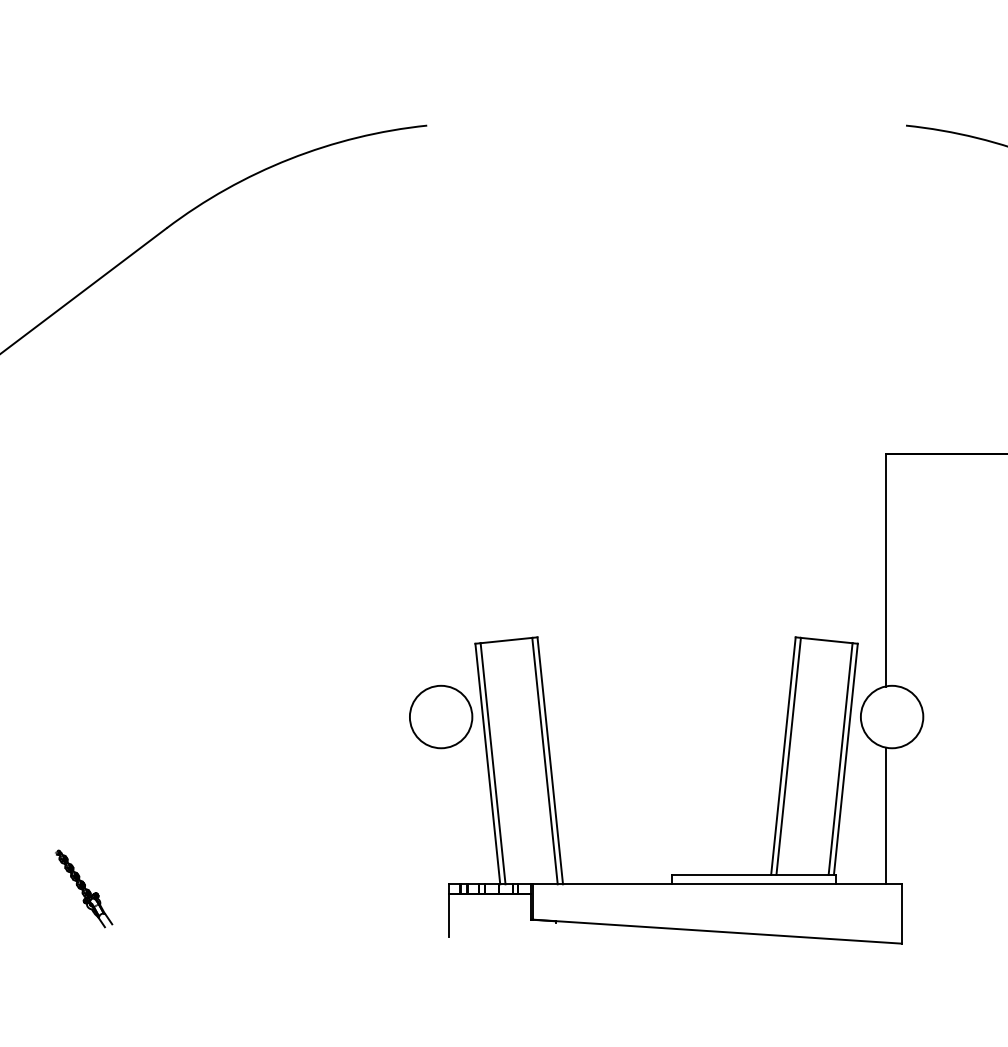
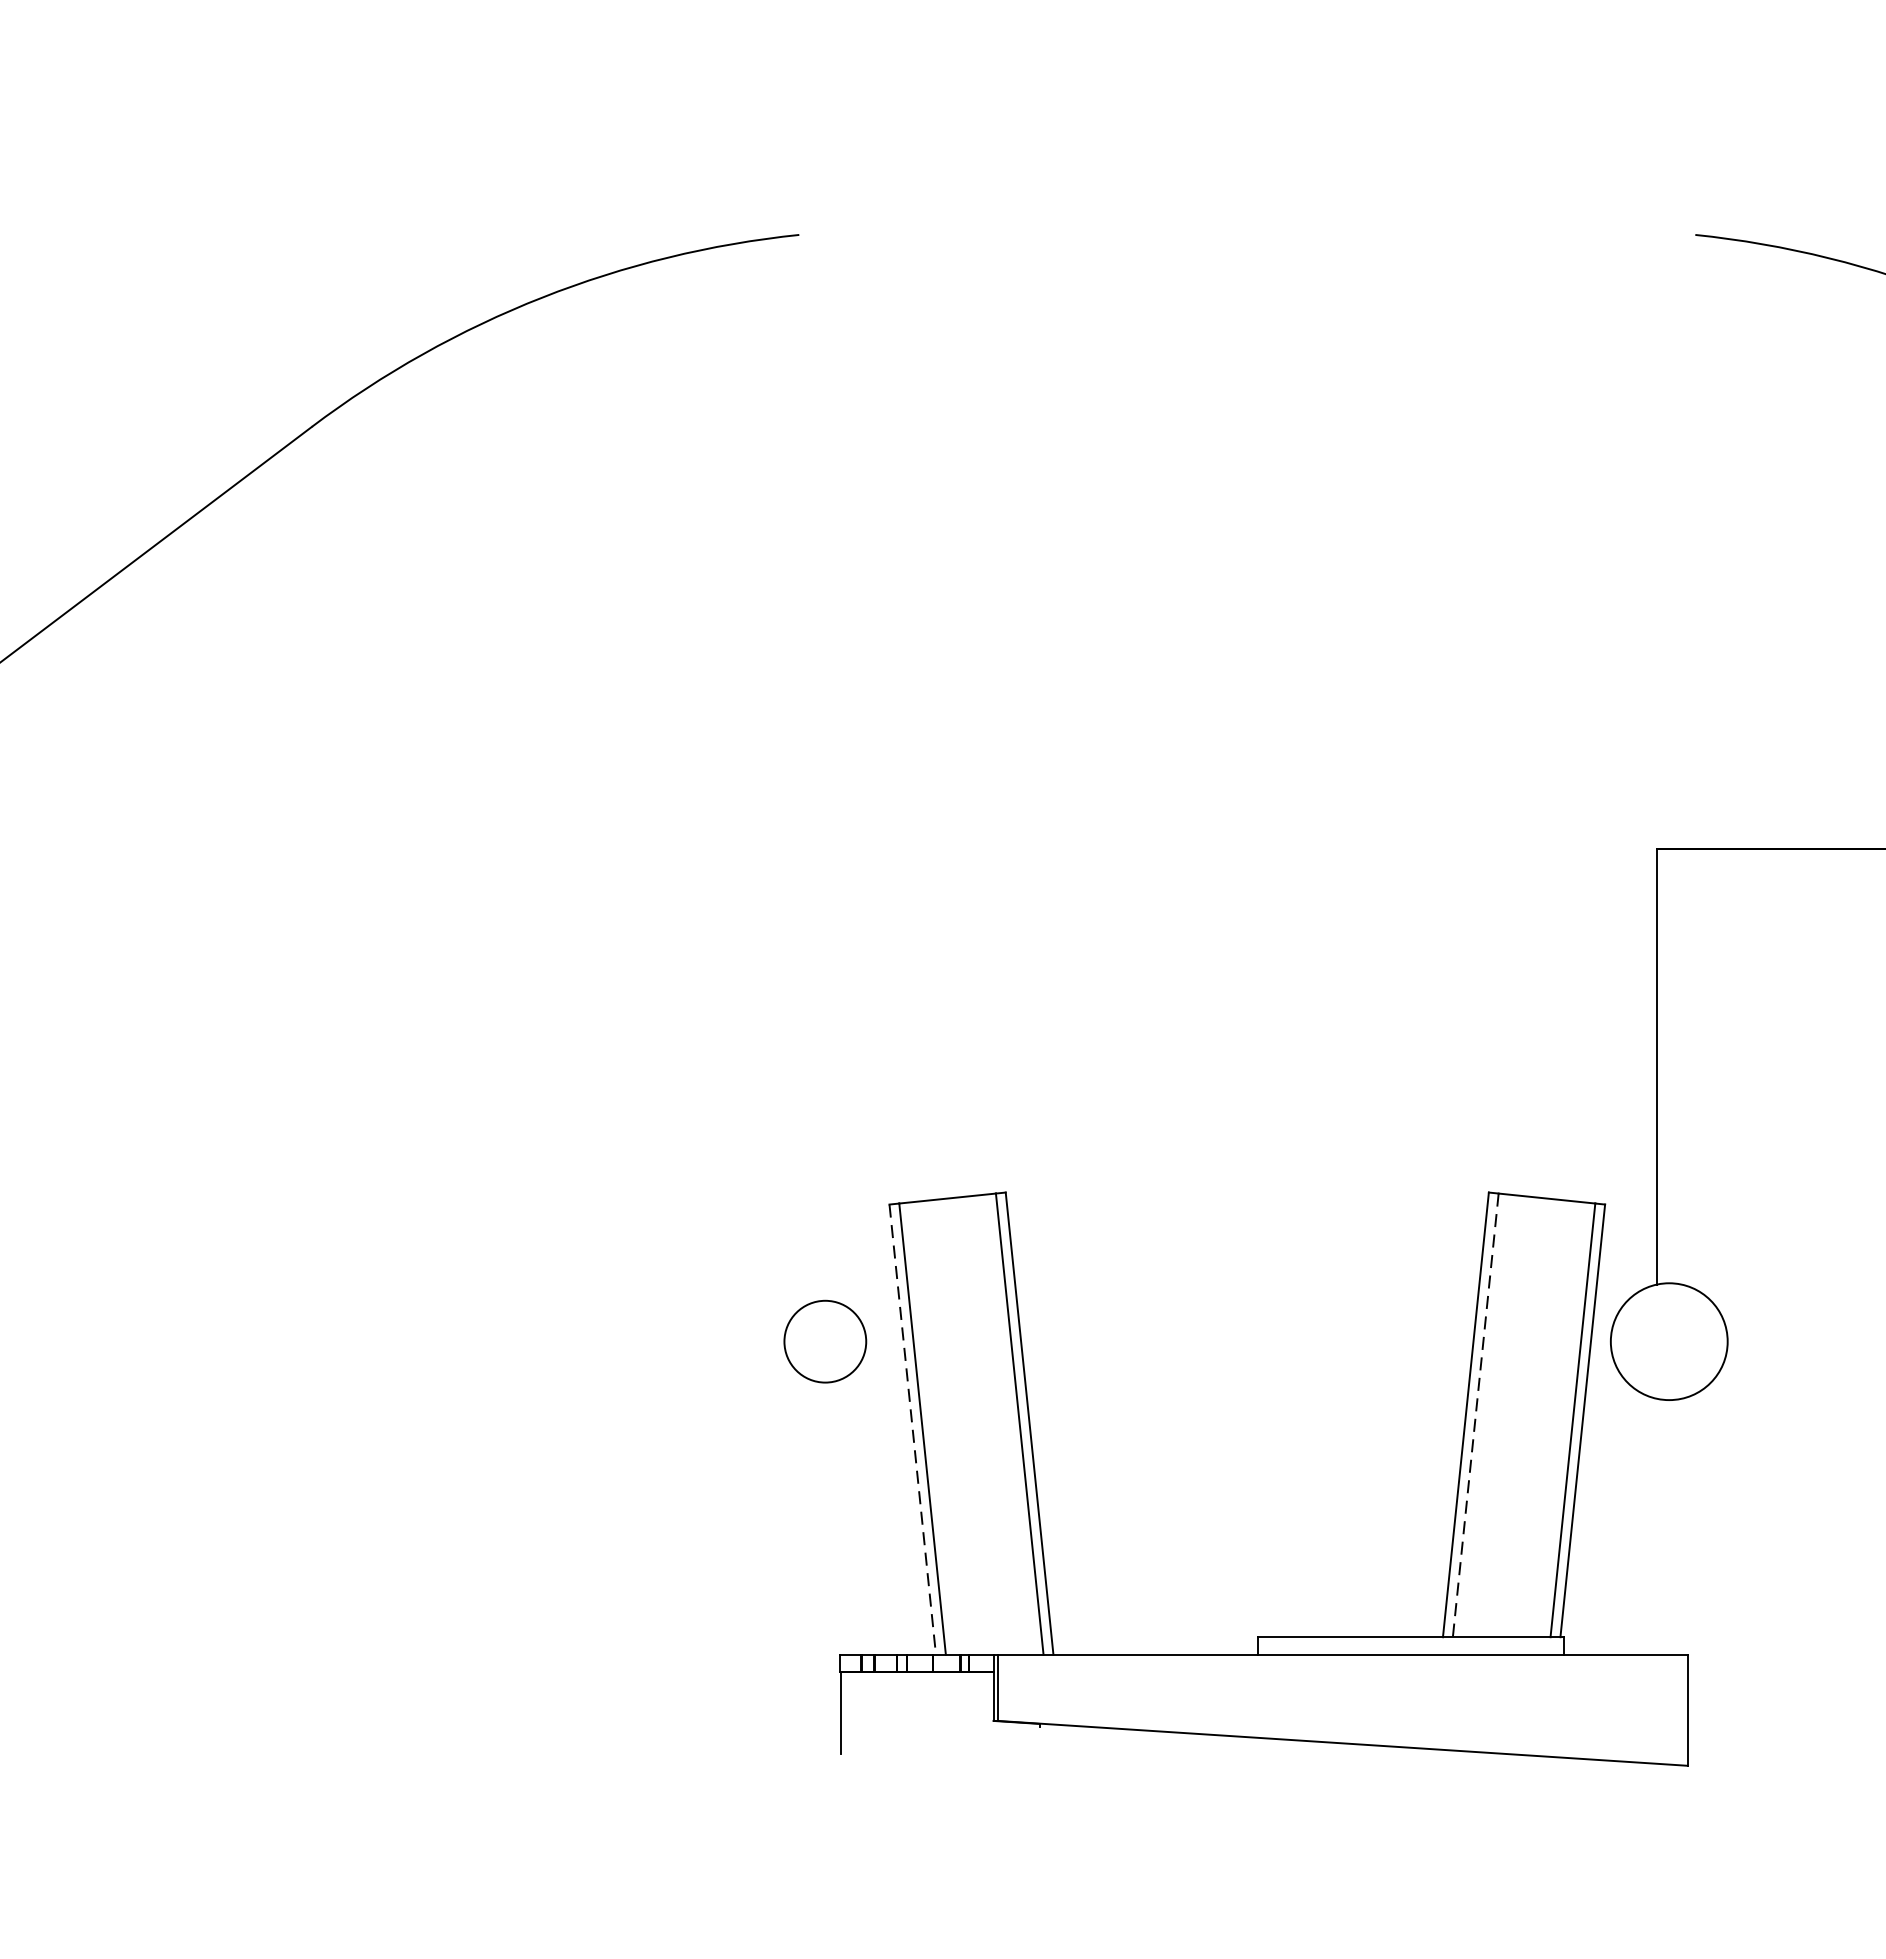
circle: (440, 716) -> (824, 1340), size x0.7
line: (788, 756) -> (1475, 1415), solid -> dashed
line: (487, 764) -> (912, 1430), solid -> dashed
line: (885, 815) -> (1656, 1525), removed
part: (84, 888) -> (157, 1662), removed

